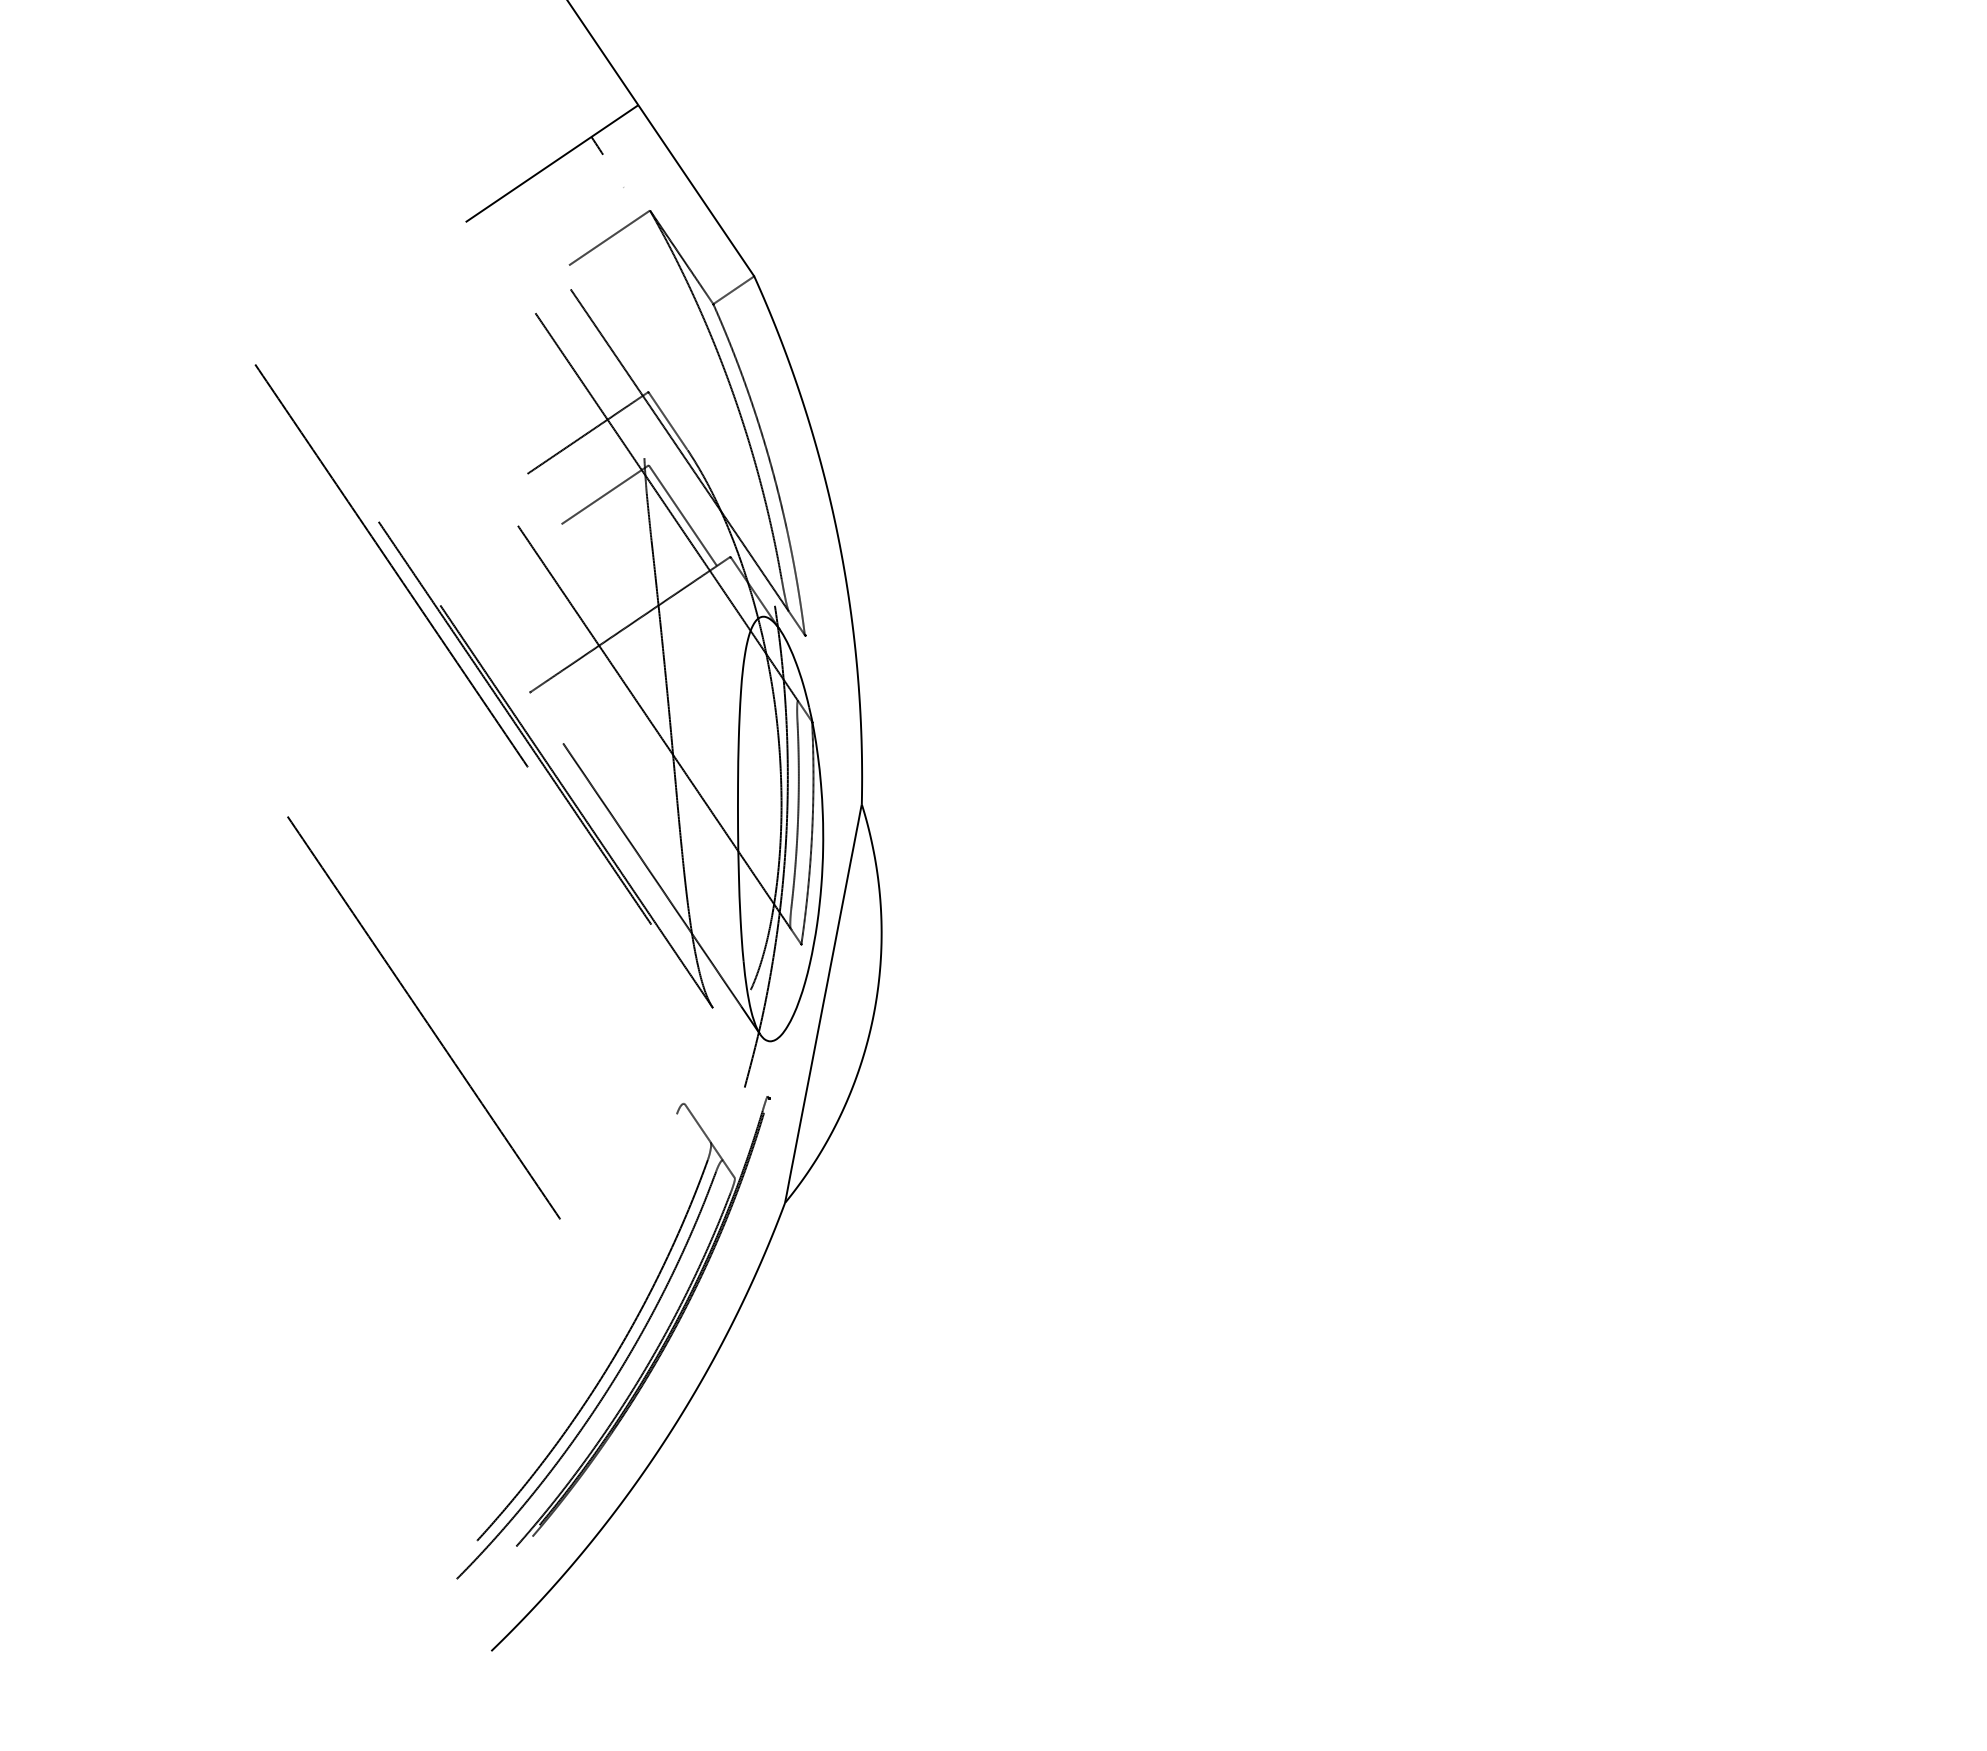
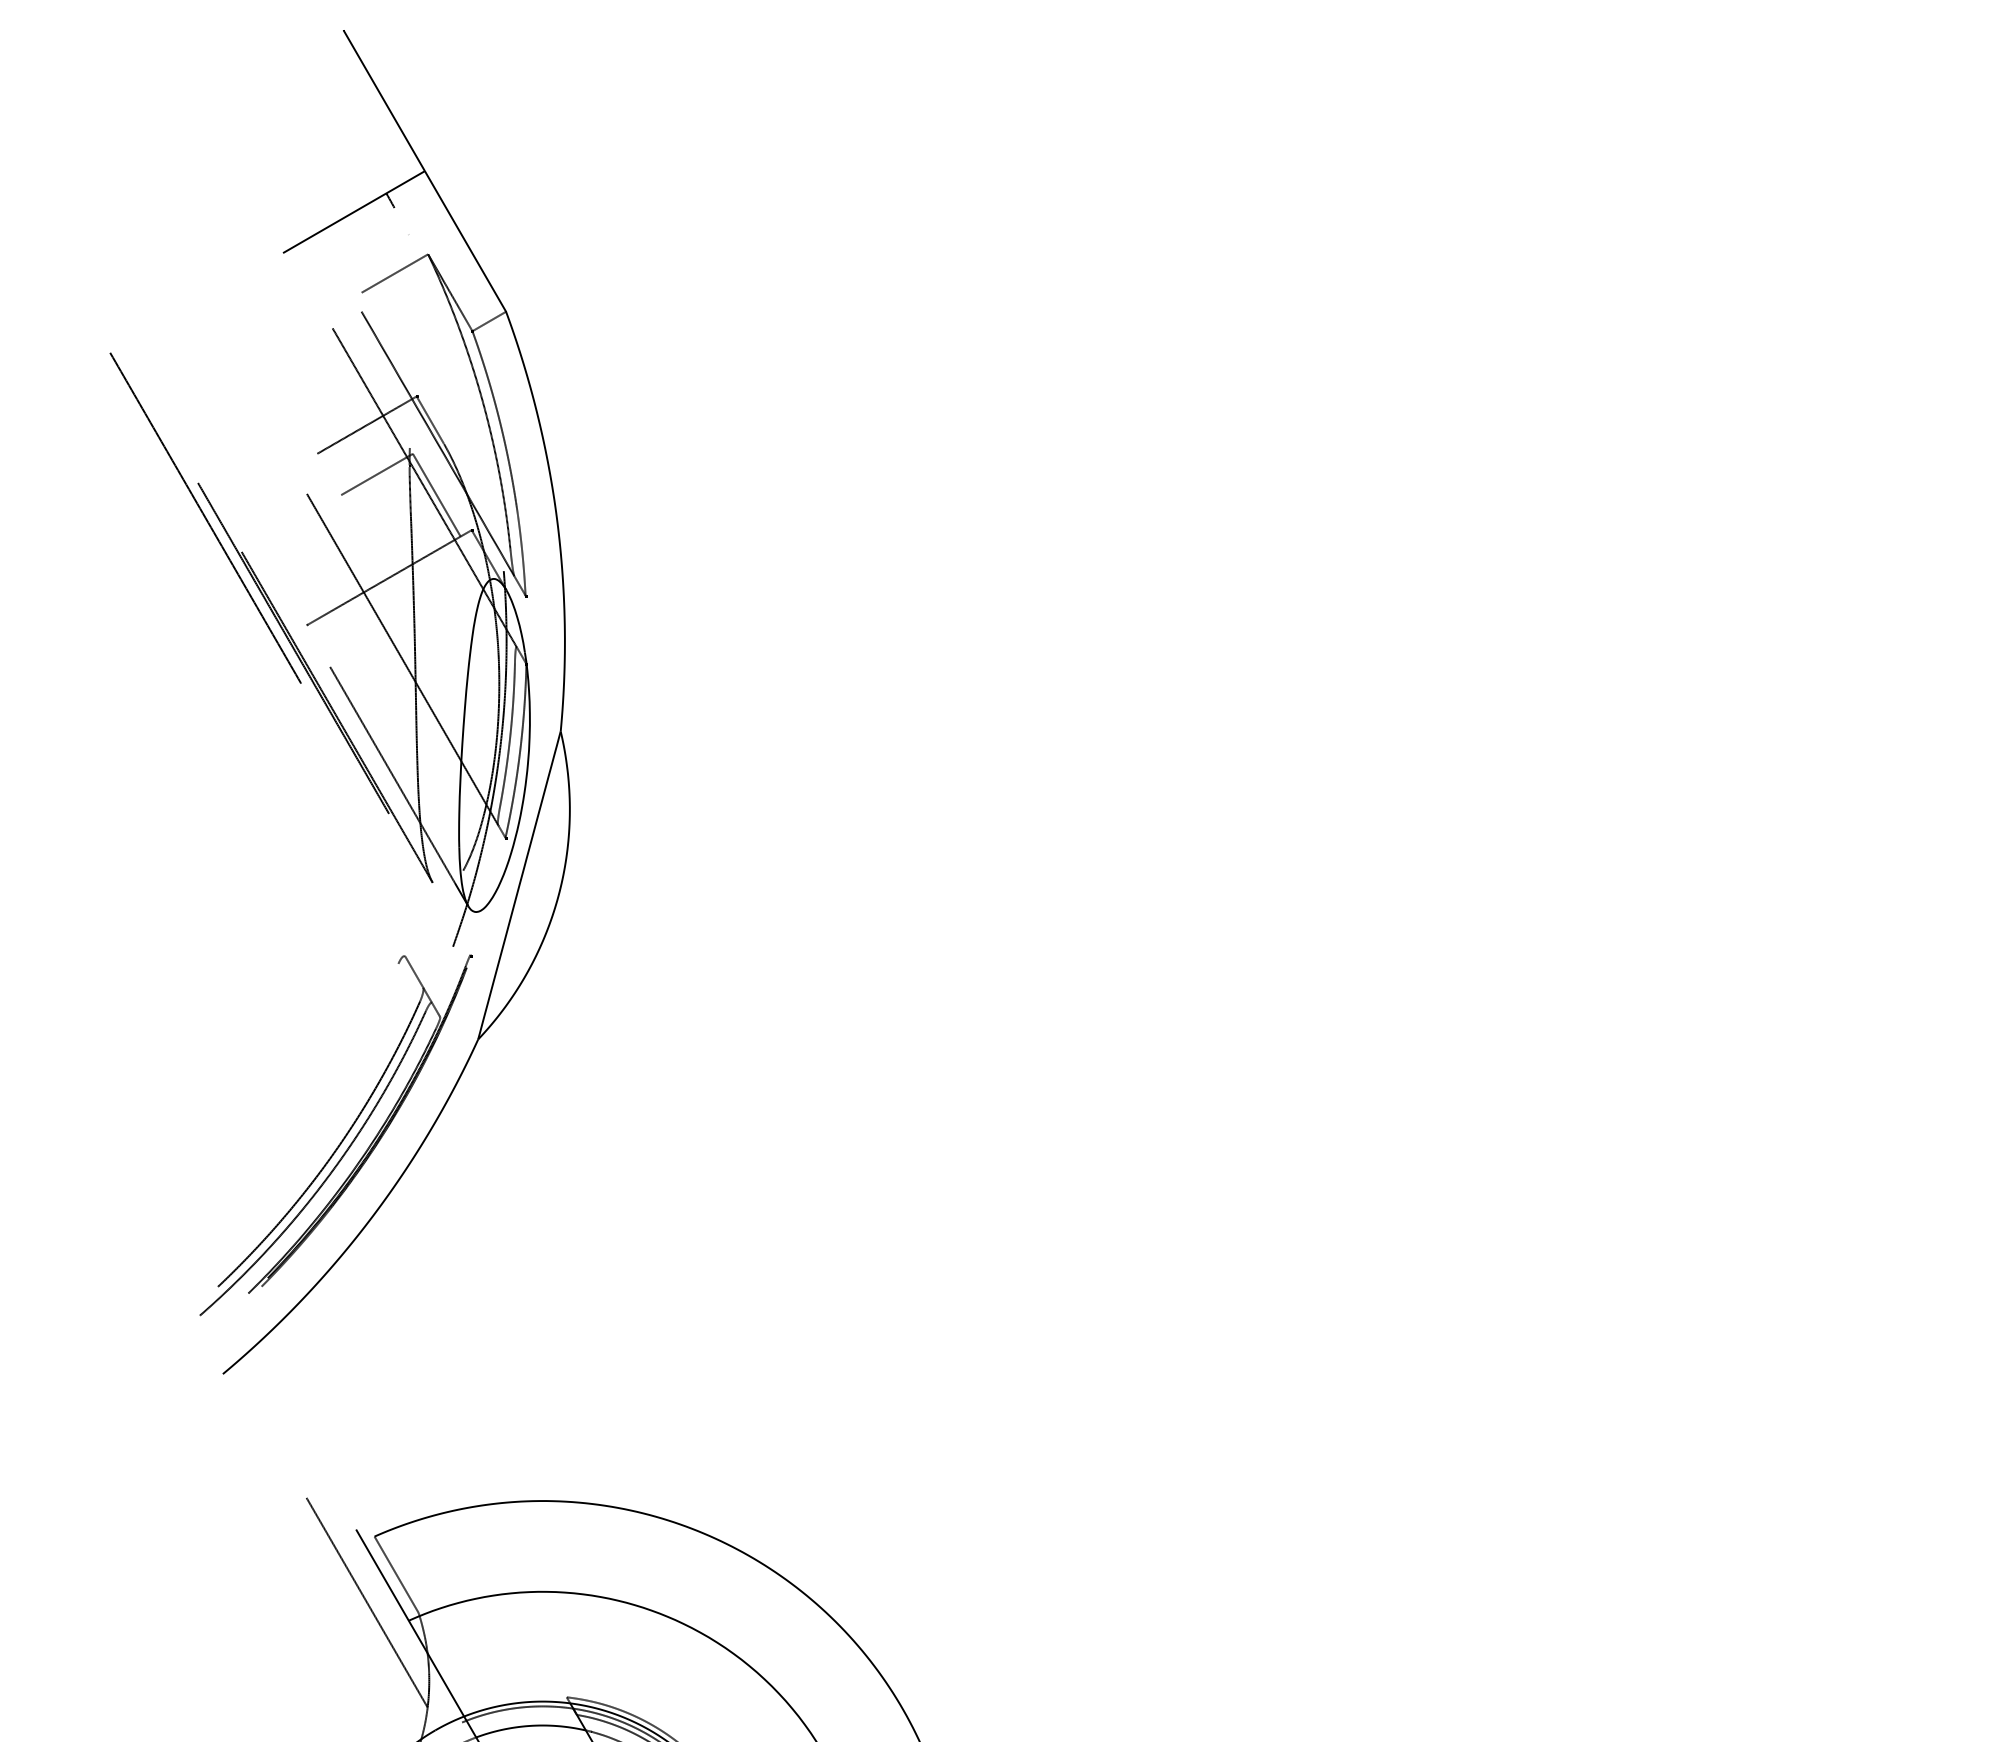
line: (423, 1017) -> (205, 873), removed

